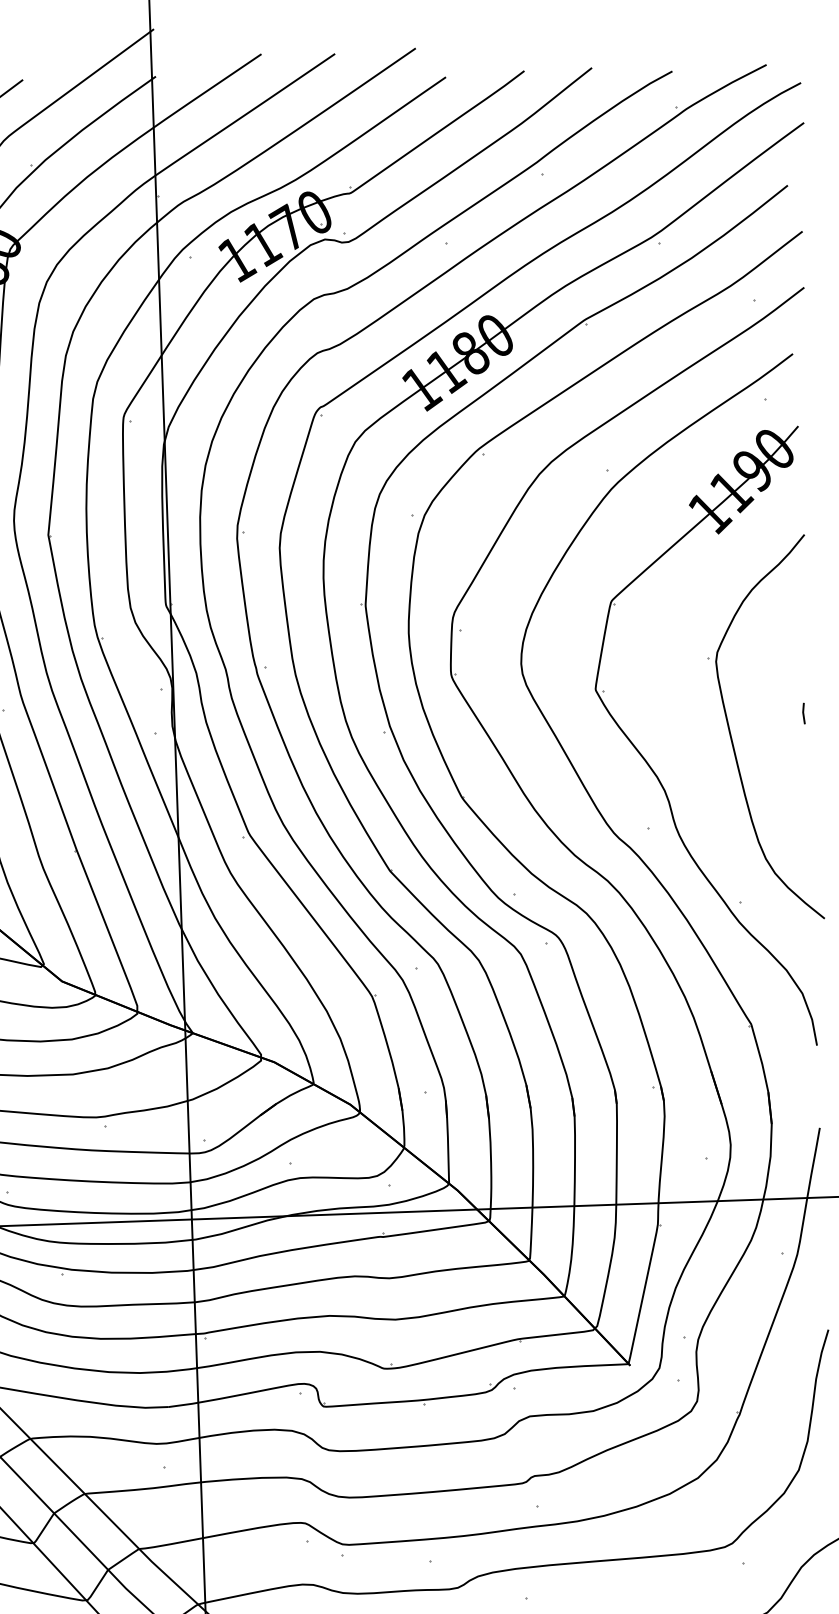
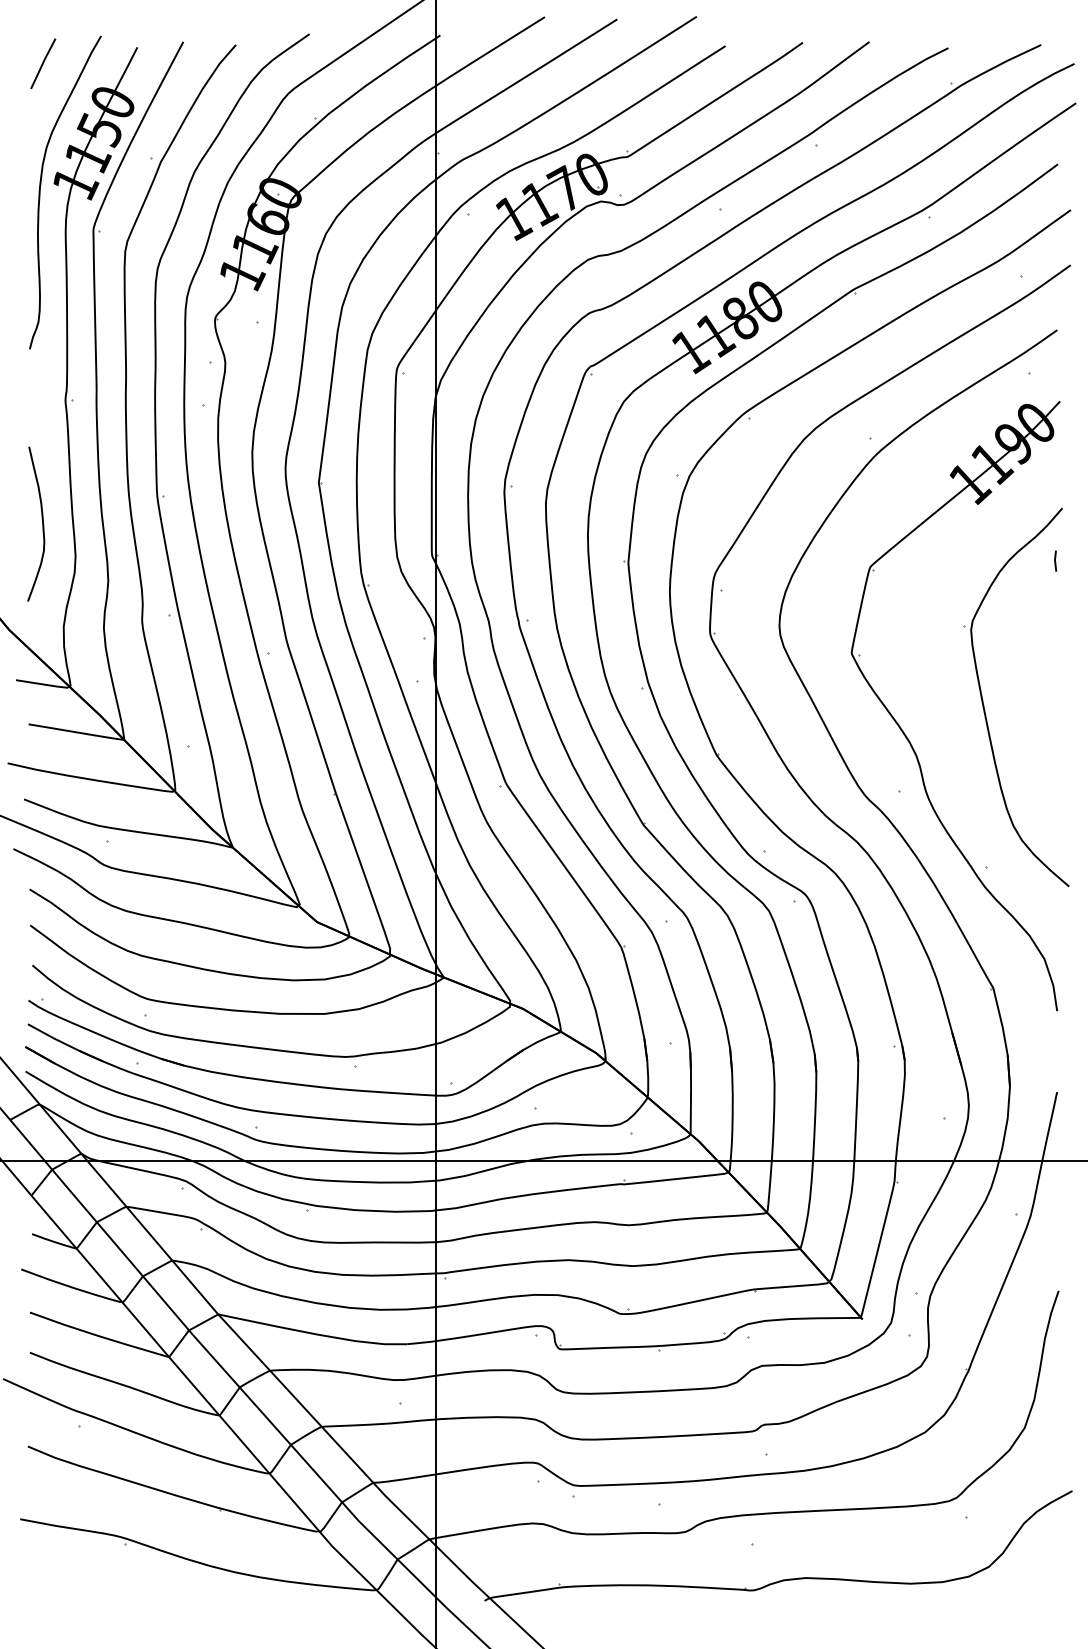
line: (803, 712) -> (1055, 560), moved

